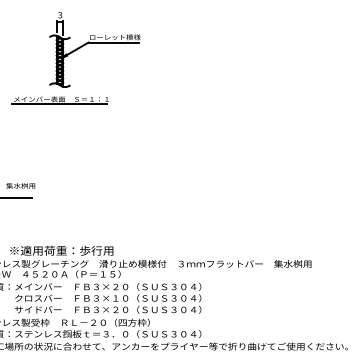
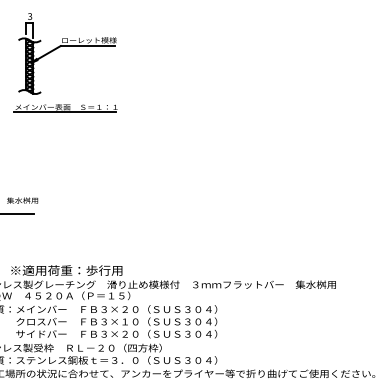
part: (94, 42) -> (67, 46), moved

